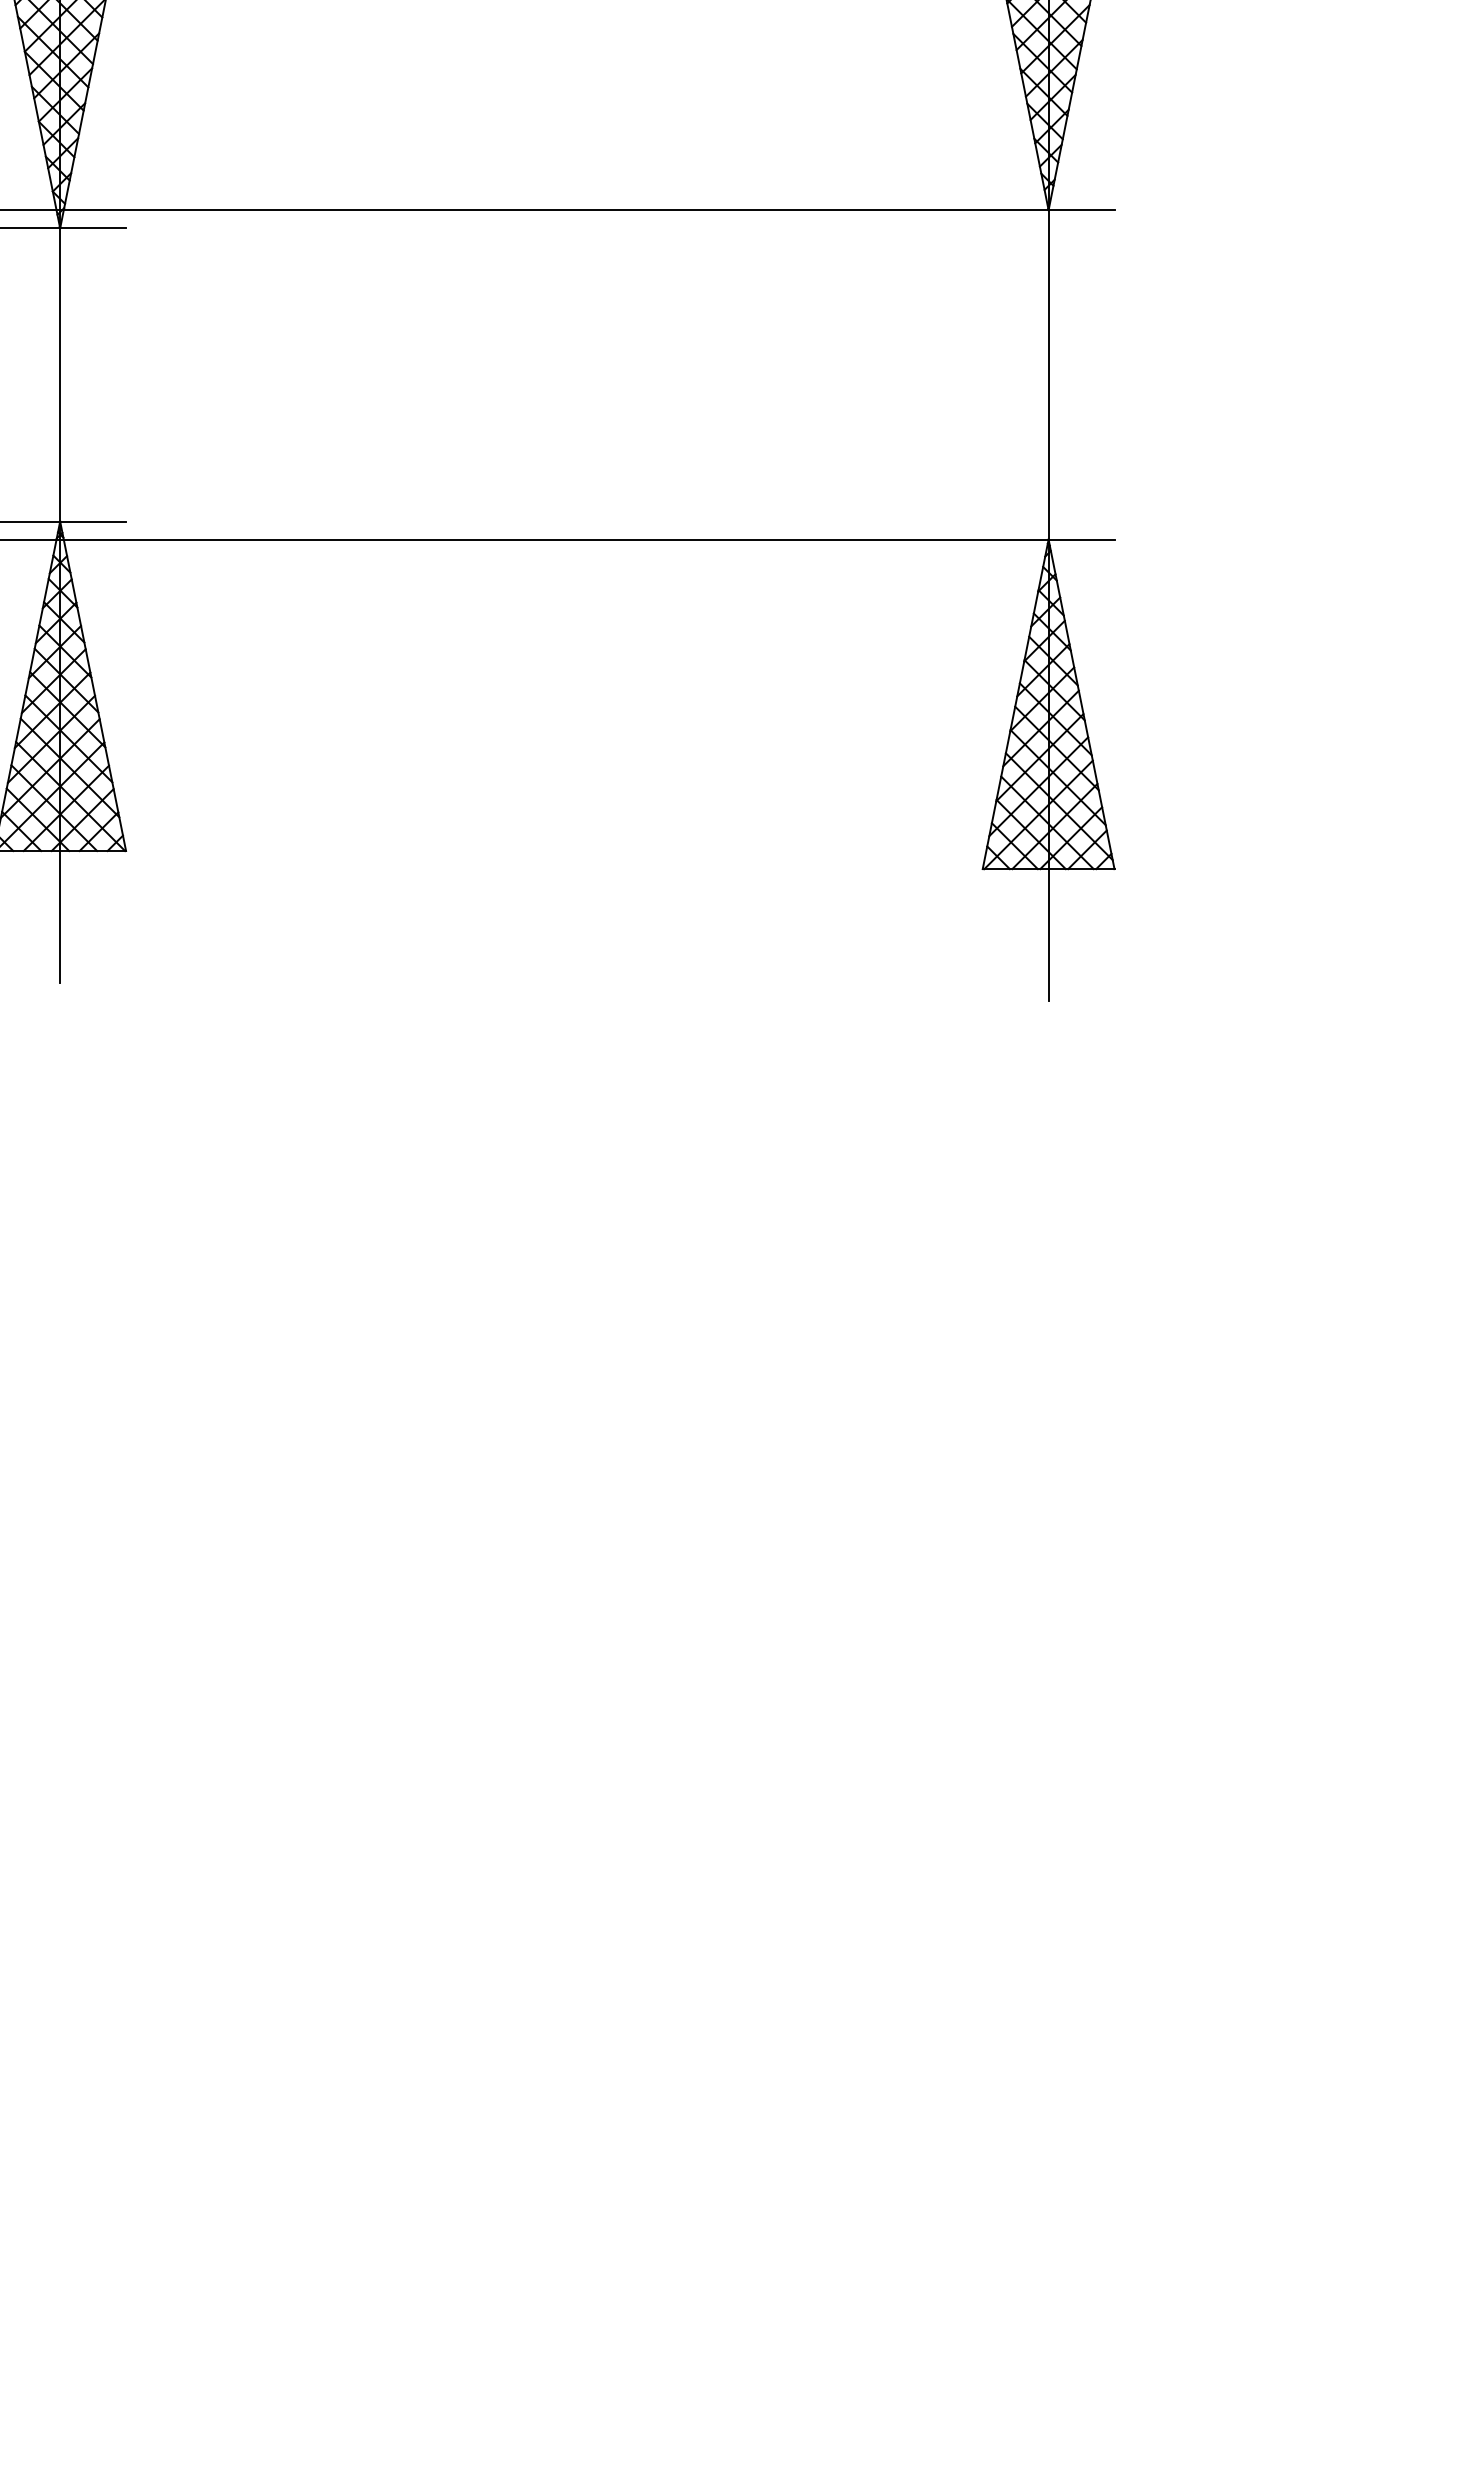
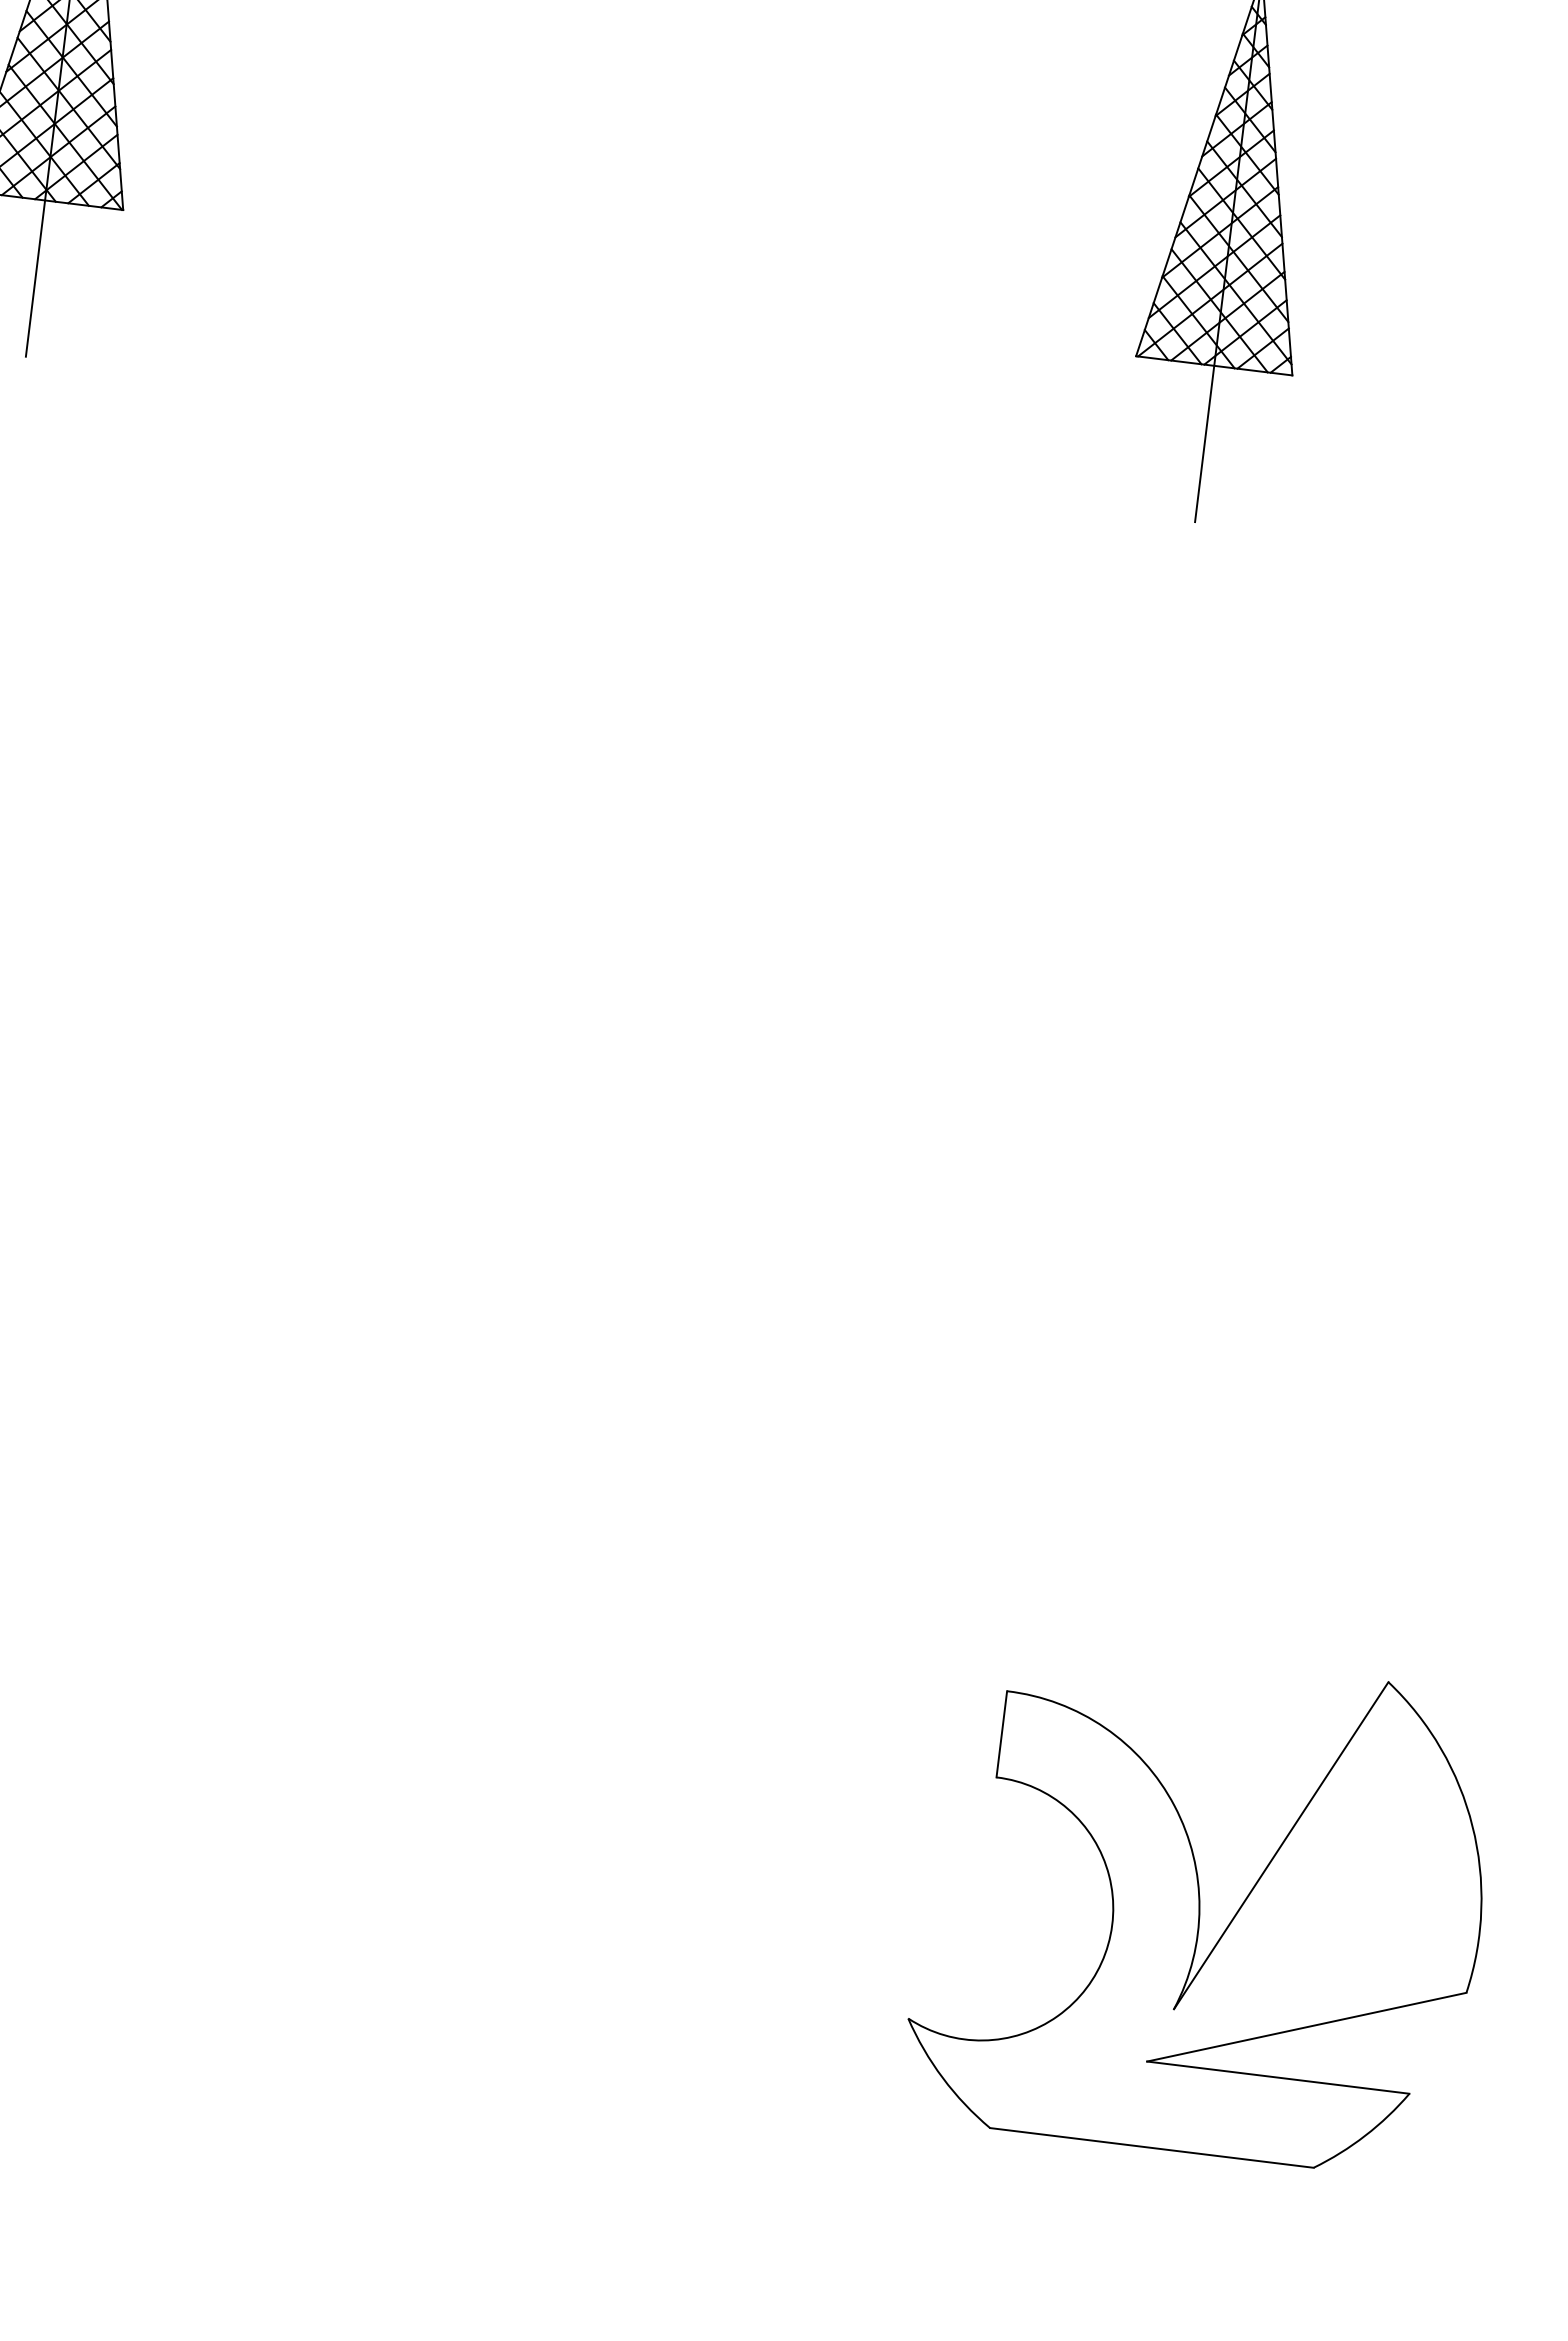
part: (1195, 2150) -> (1201, 1906), added

